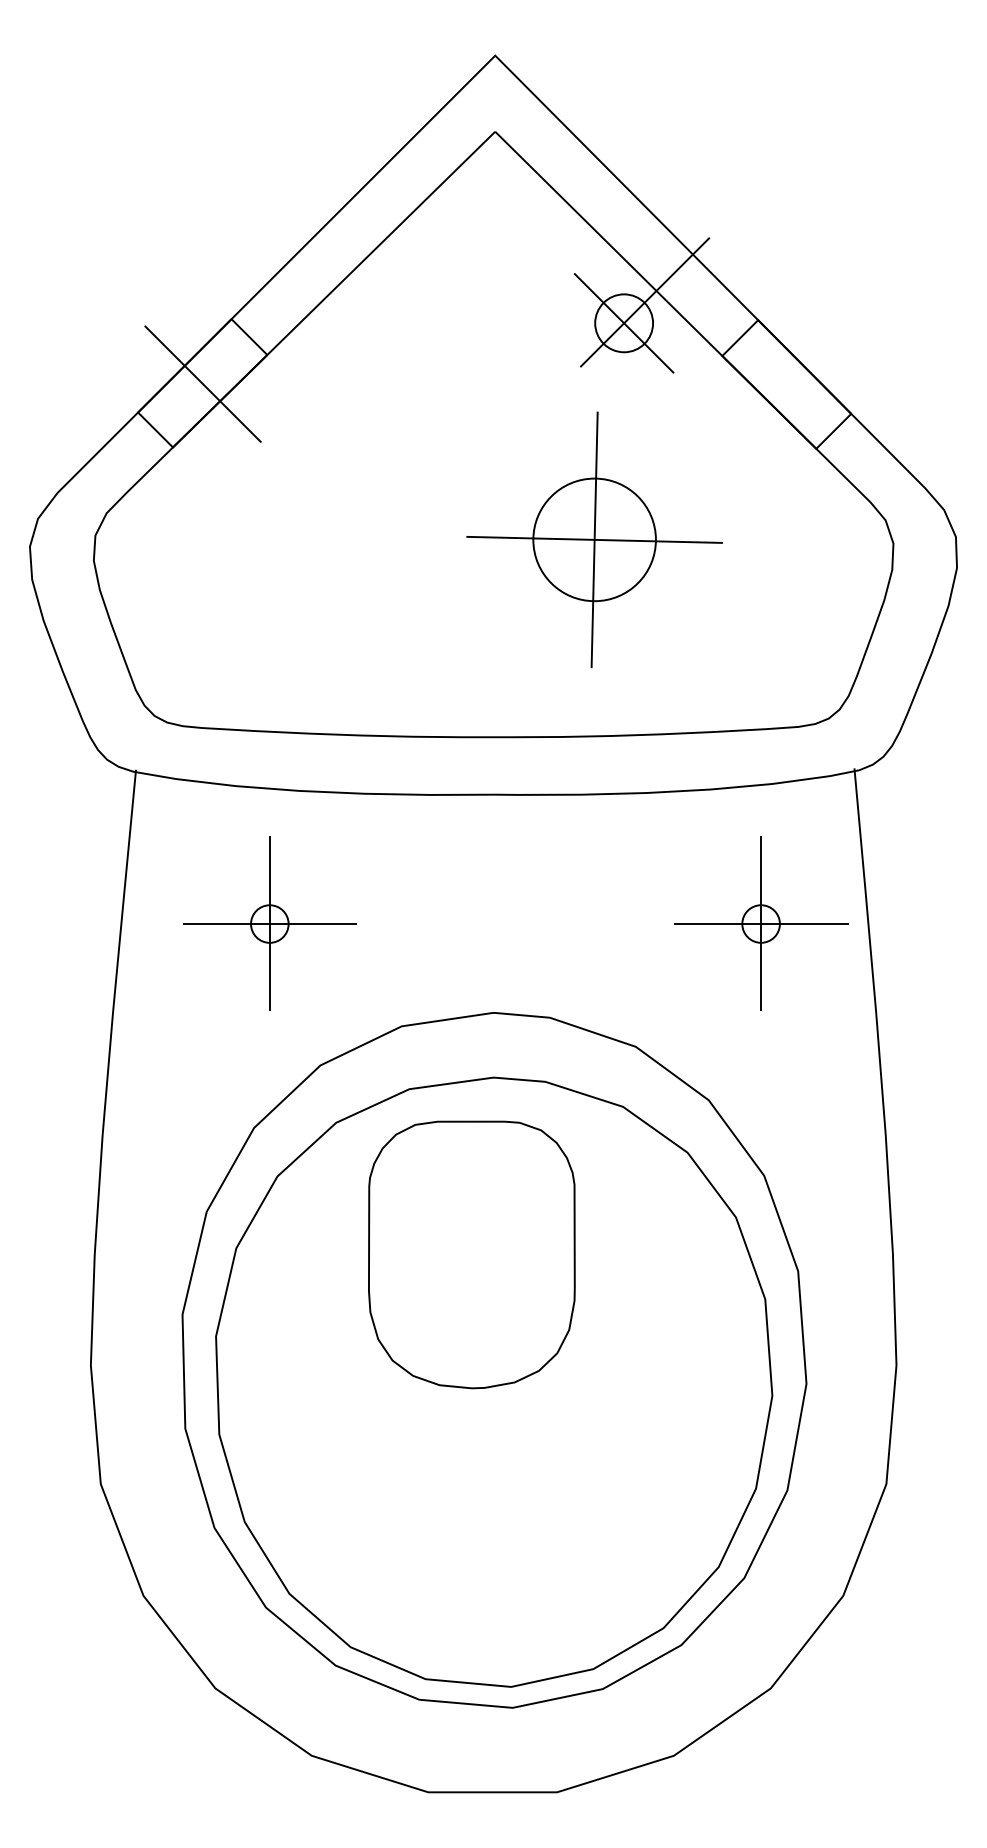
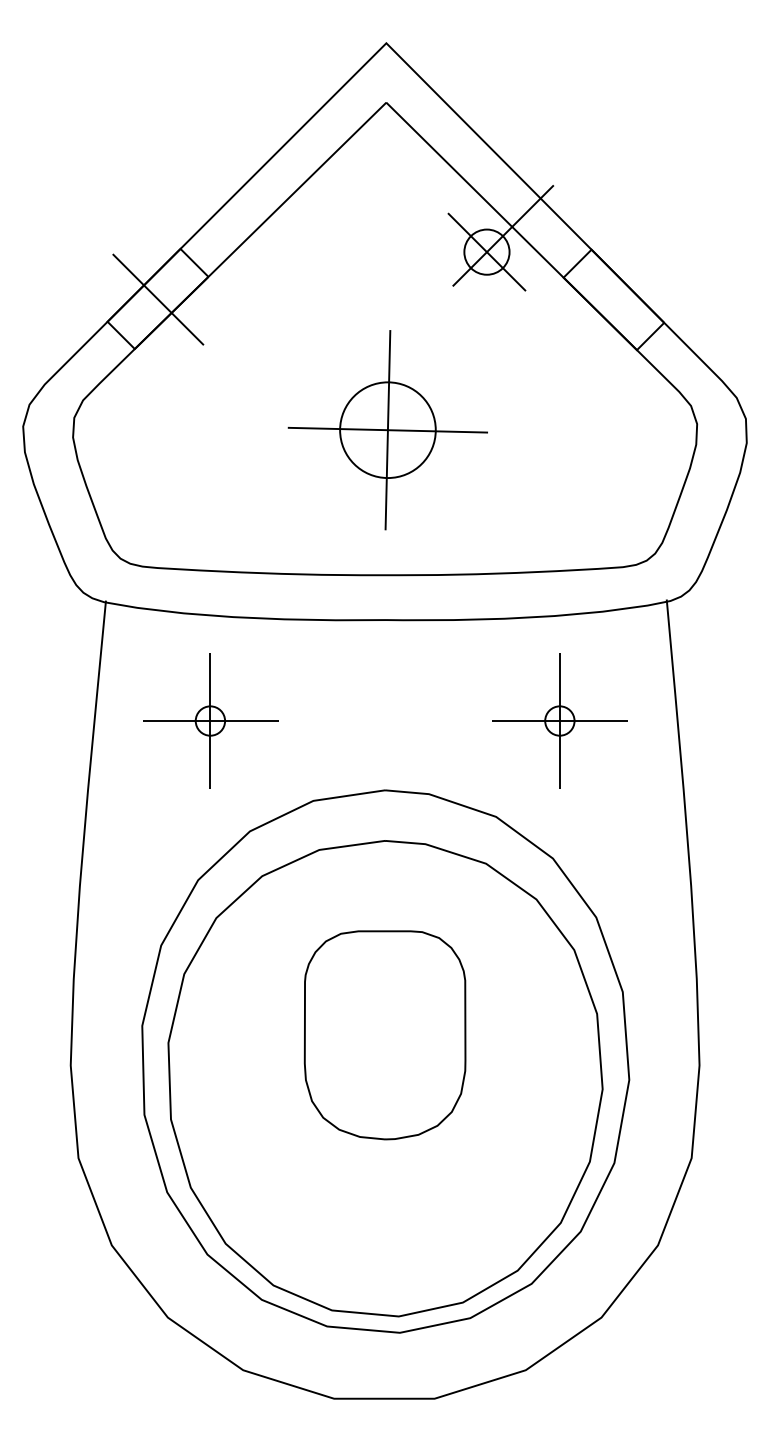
part: (594, 540) -> (387, 430), moved
part: (760, 923) -> (559, 720), moved
part: (471, 1255) -> (384, 1035), moved

